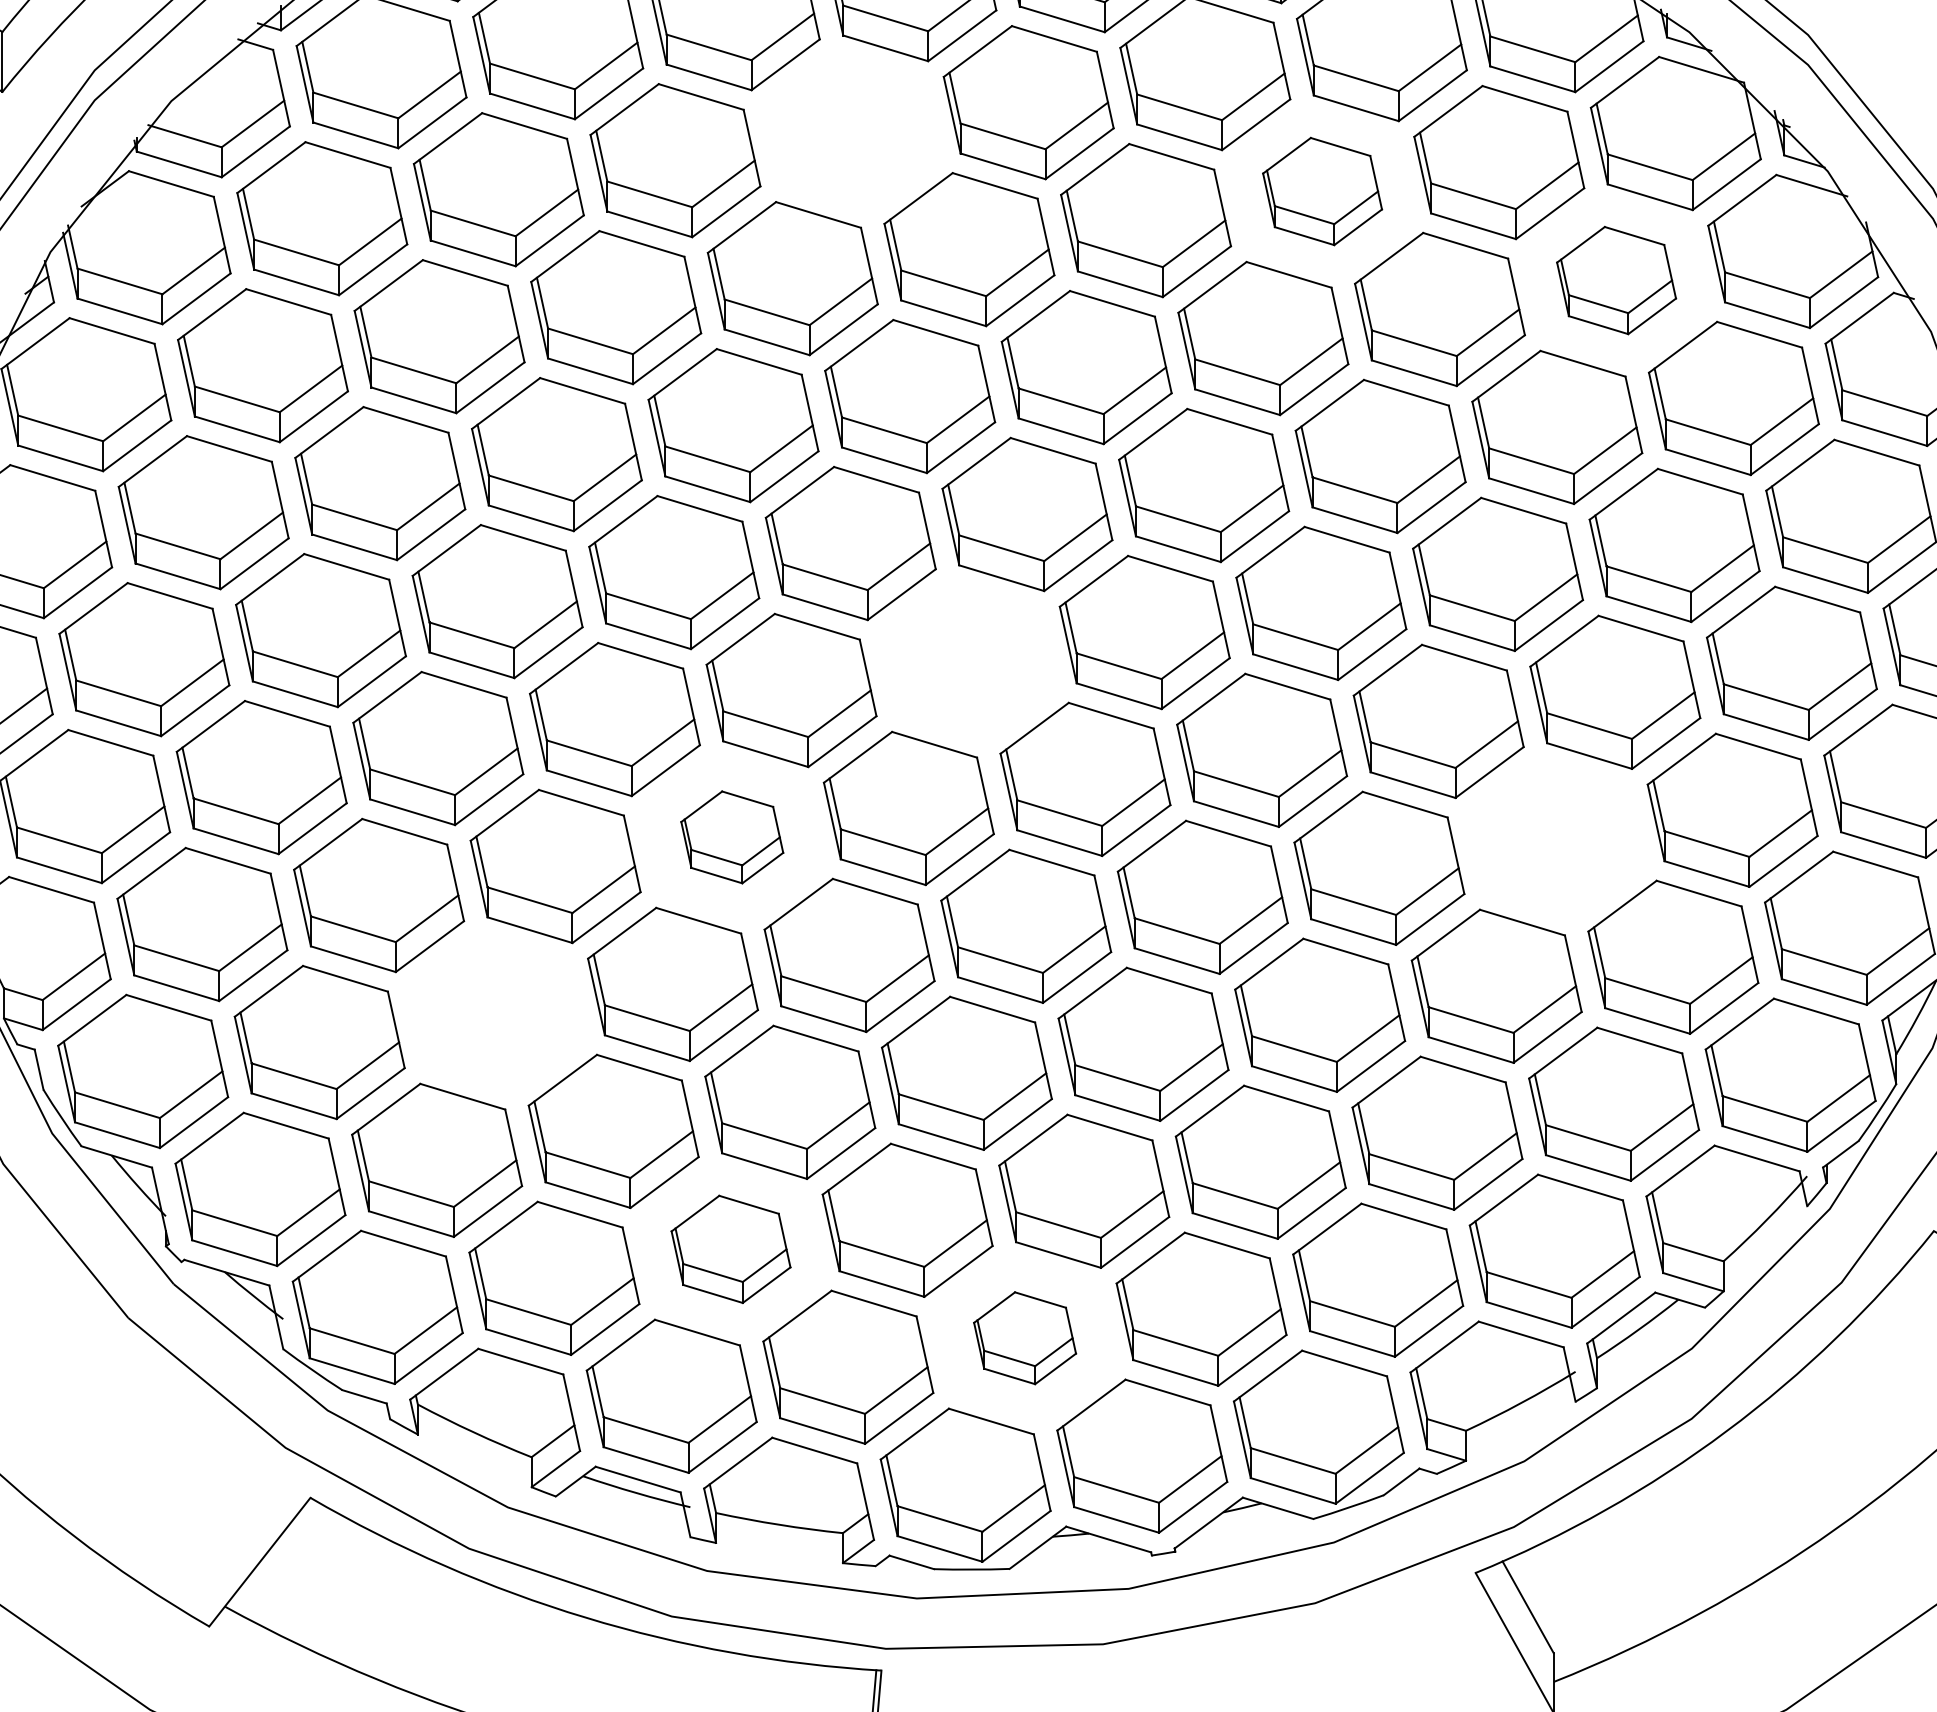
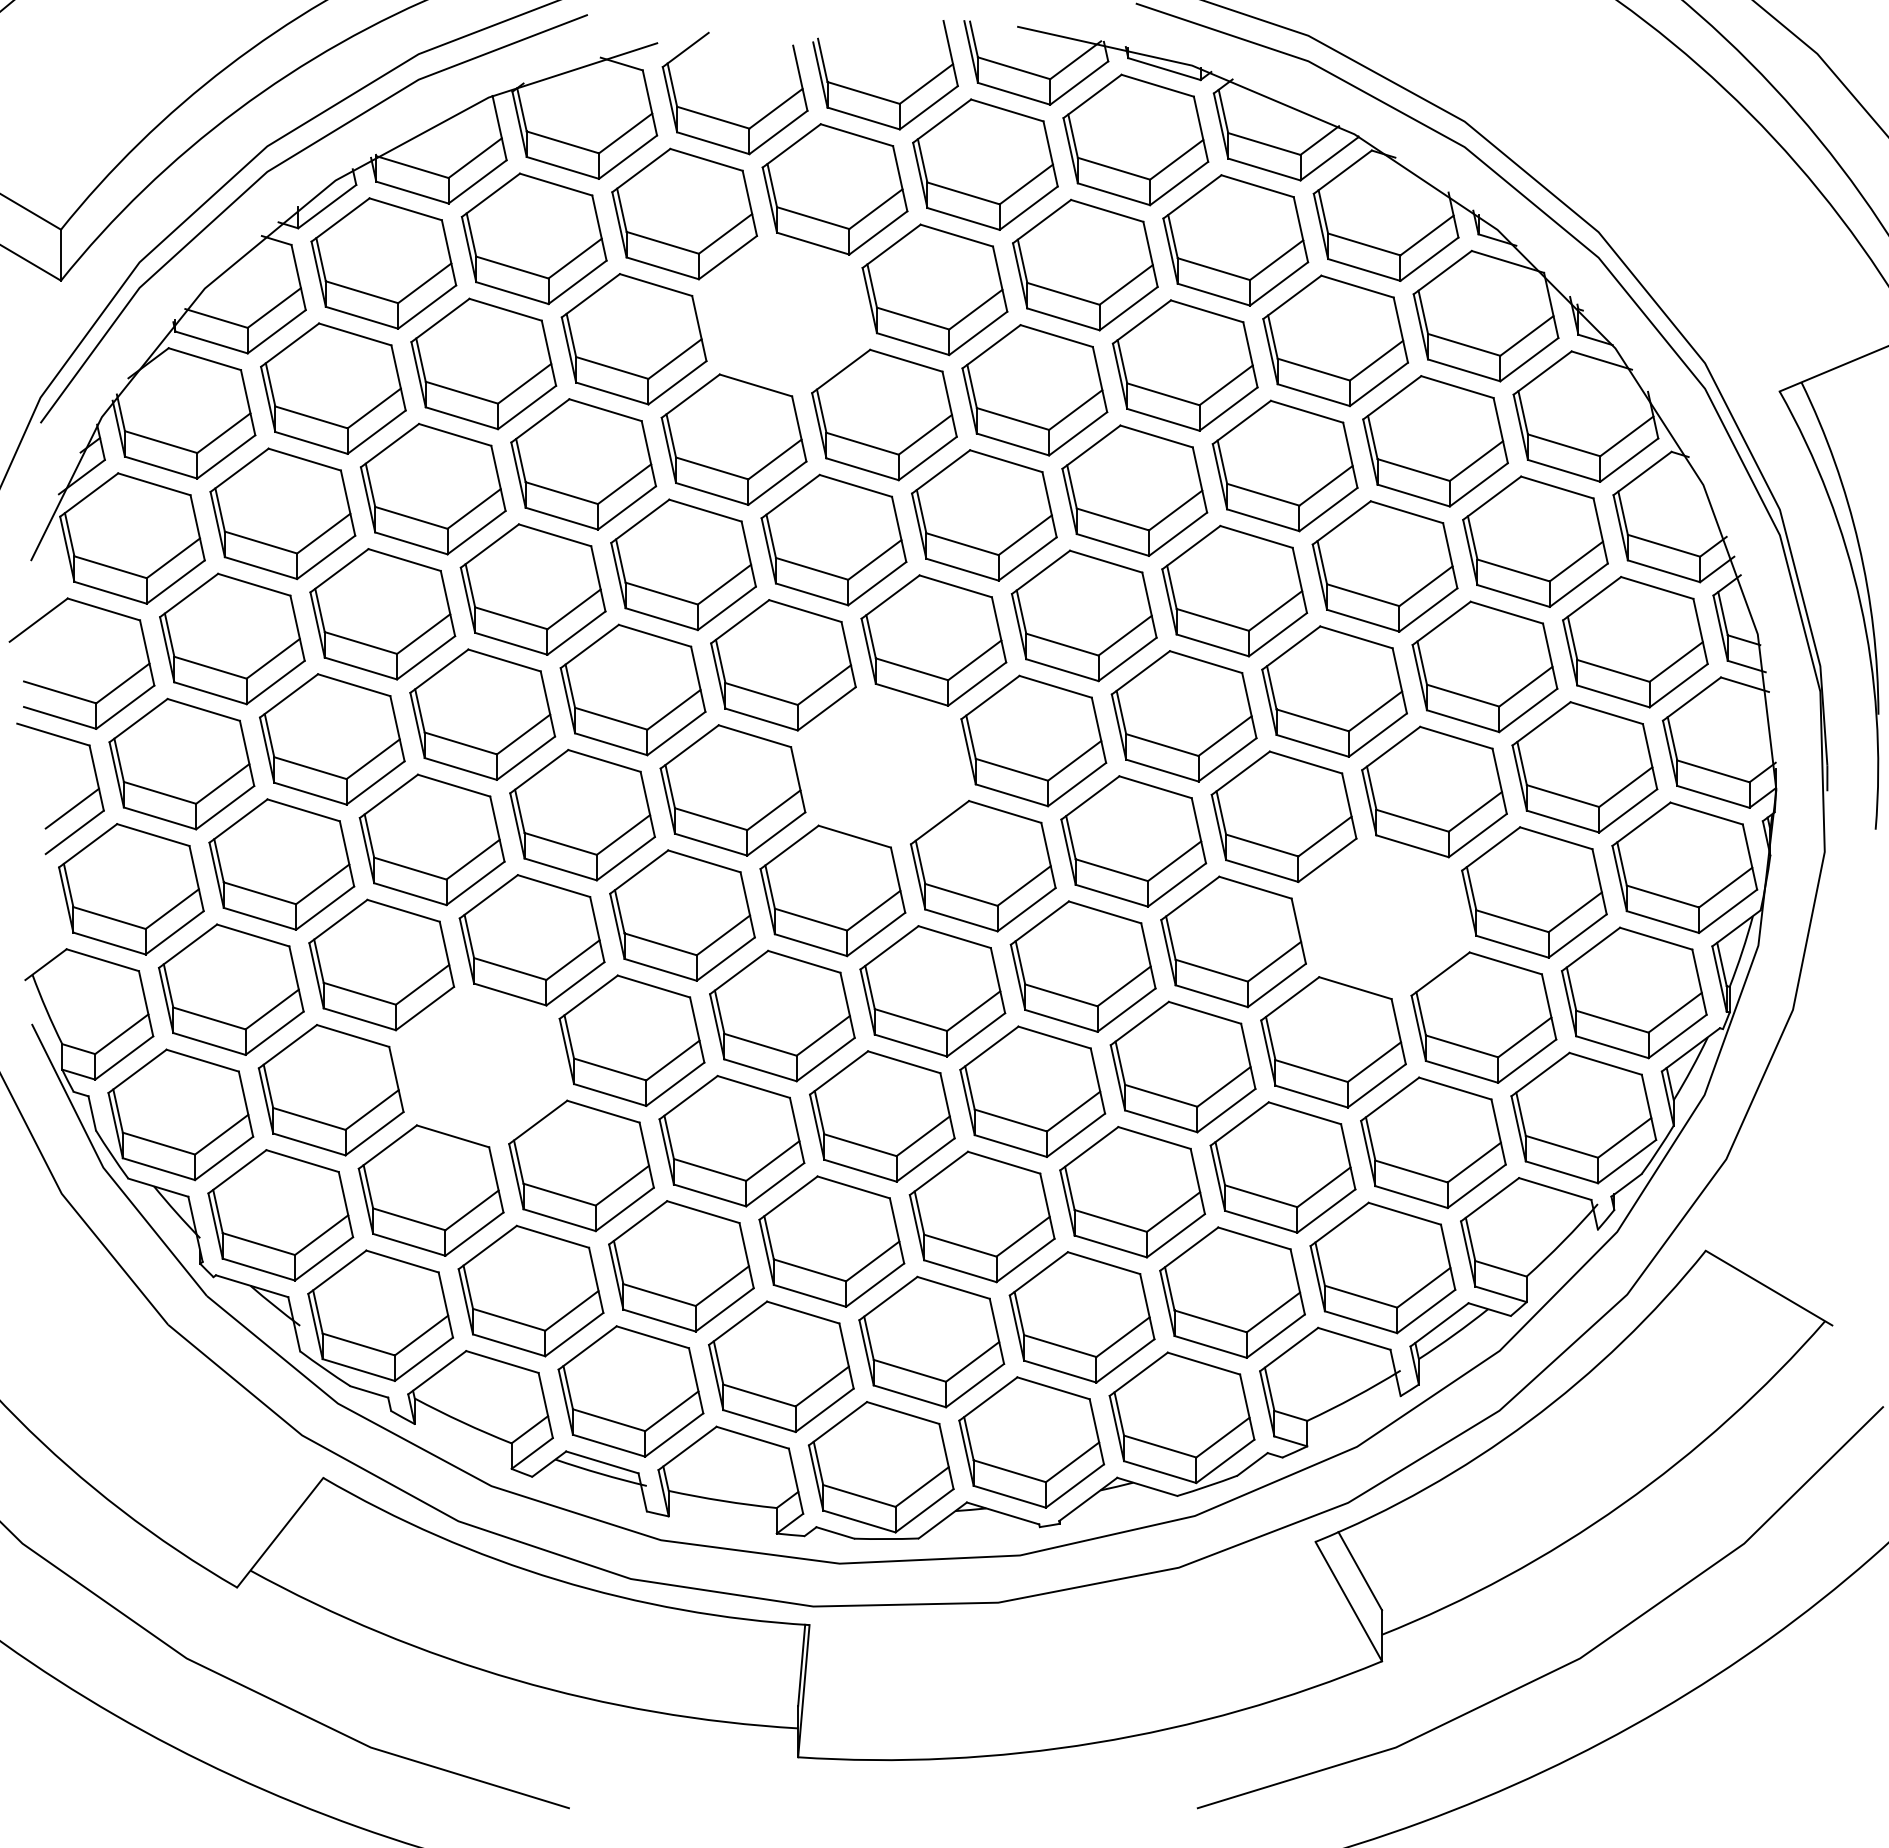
part: (1321, 191) -> (1184, 365), size x1.43
part: (1616, 280) -> (1435, 441), size x1.43
part: (732, 837) -> (682, 915), size x1.67
part: (731, 1249) -> (681, 1266), size x1.43
part: (1024, 1337) -> (931, 1341), size x1.67

